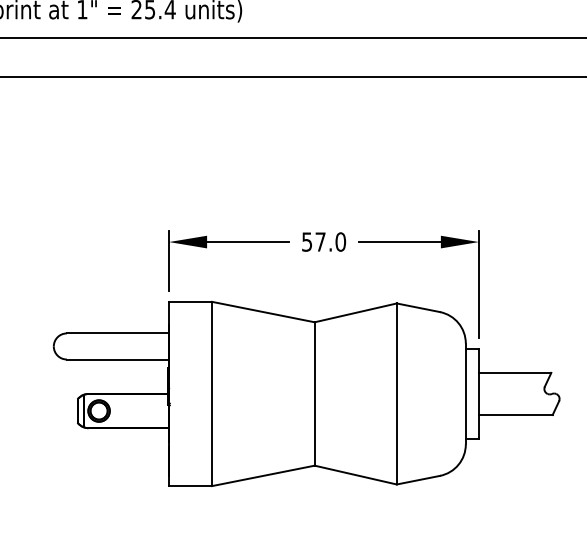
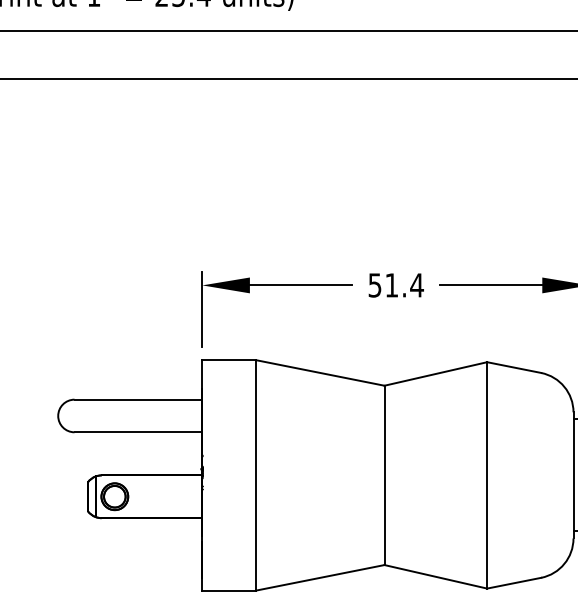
text: (330, 241) -> (404, 284), 57.0 -> 51.4

